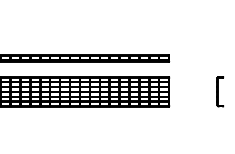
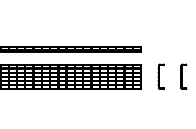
part: (193, 91) -> (161, 76), added

